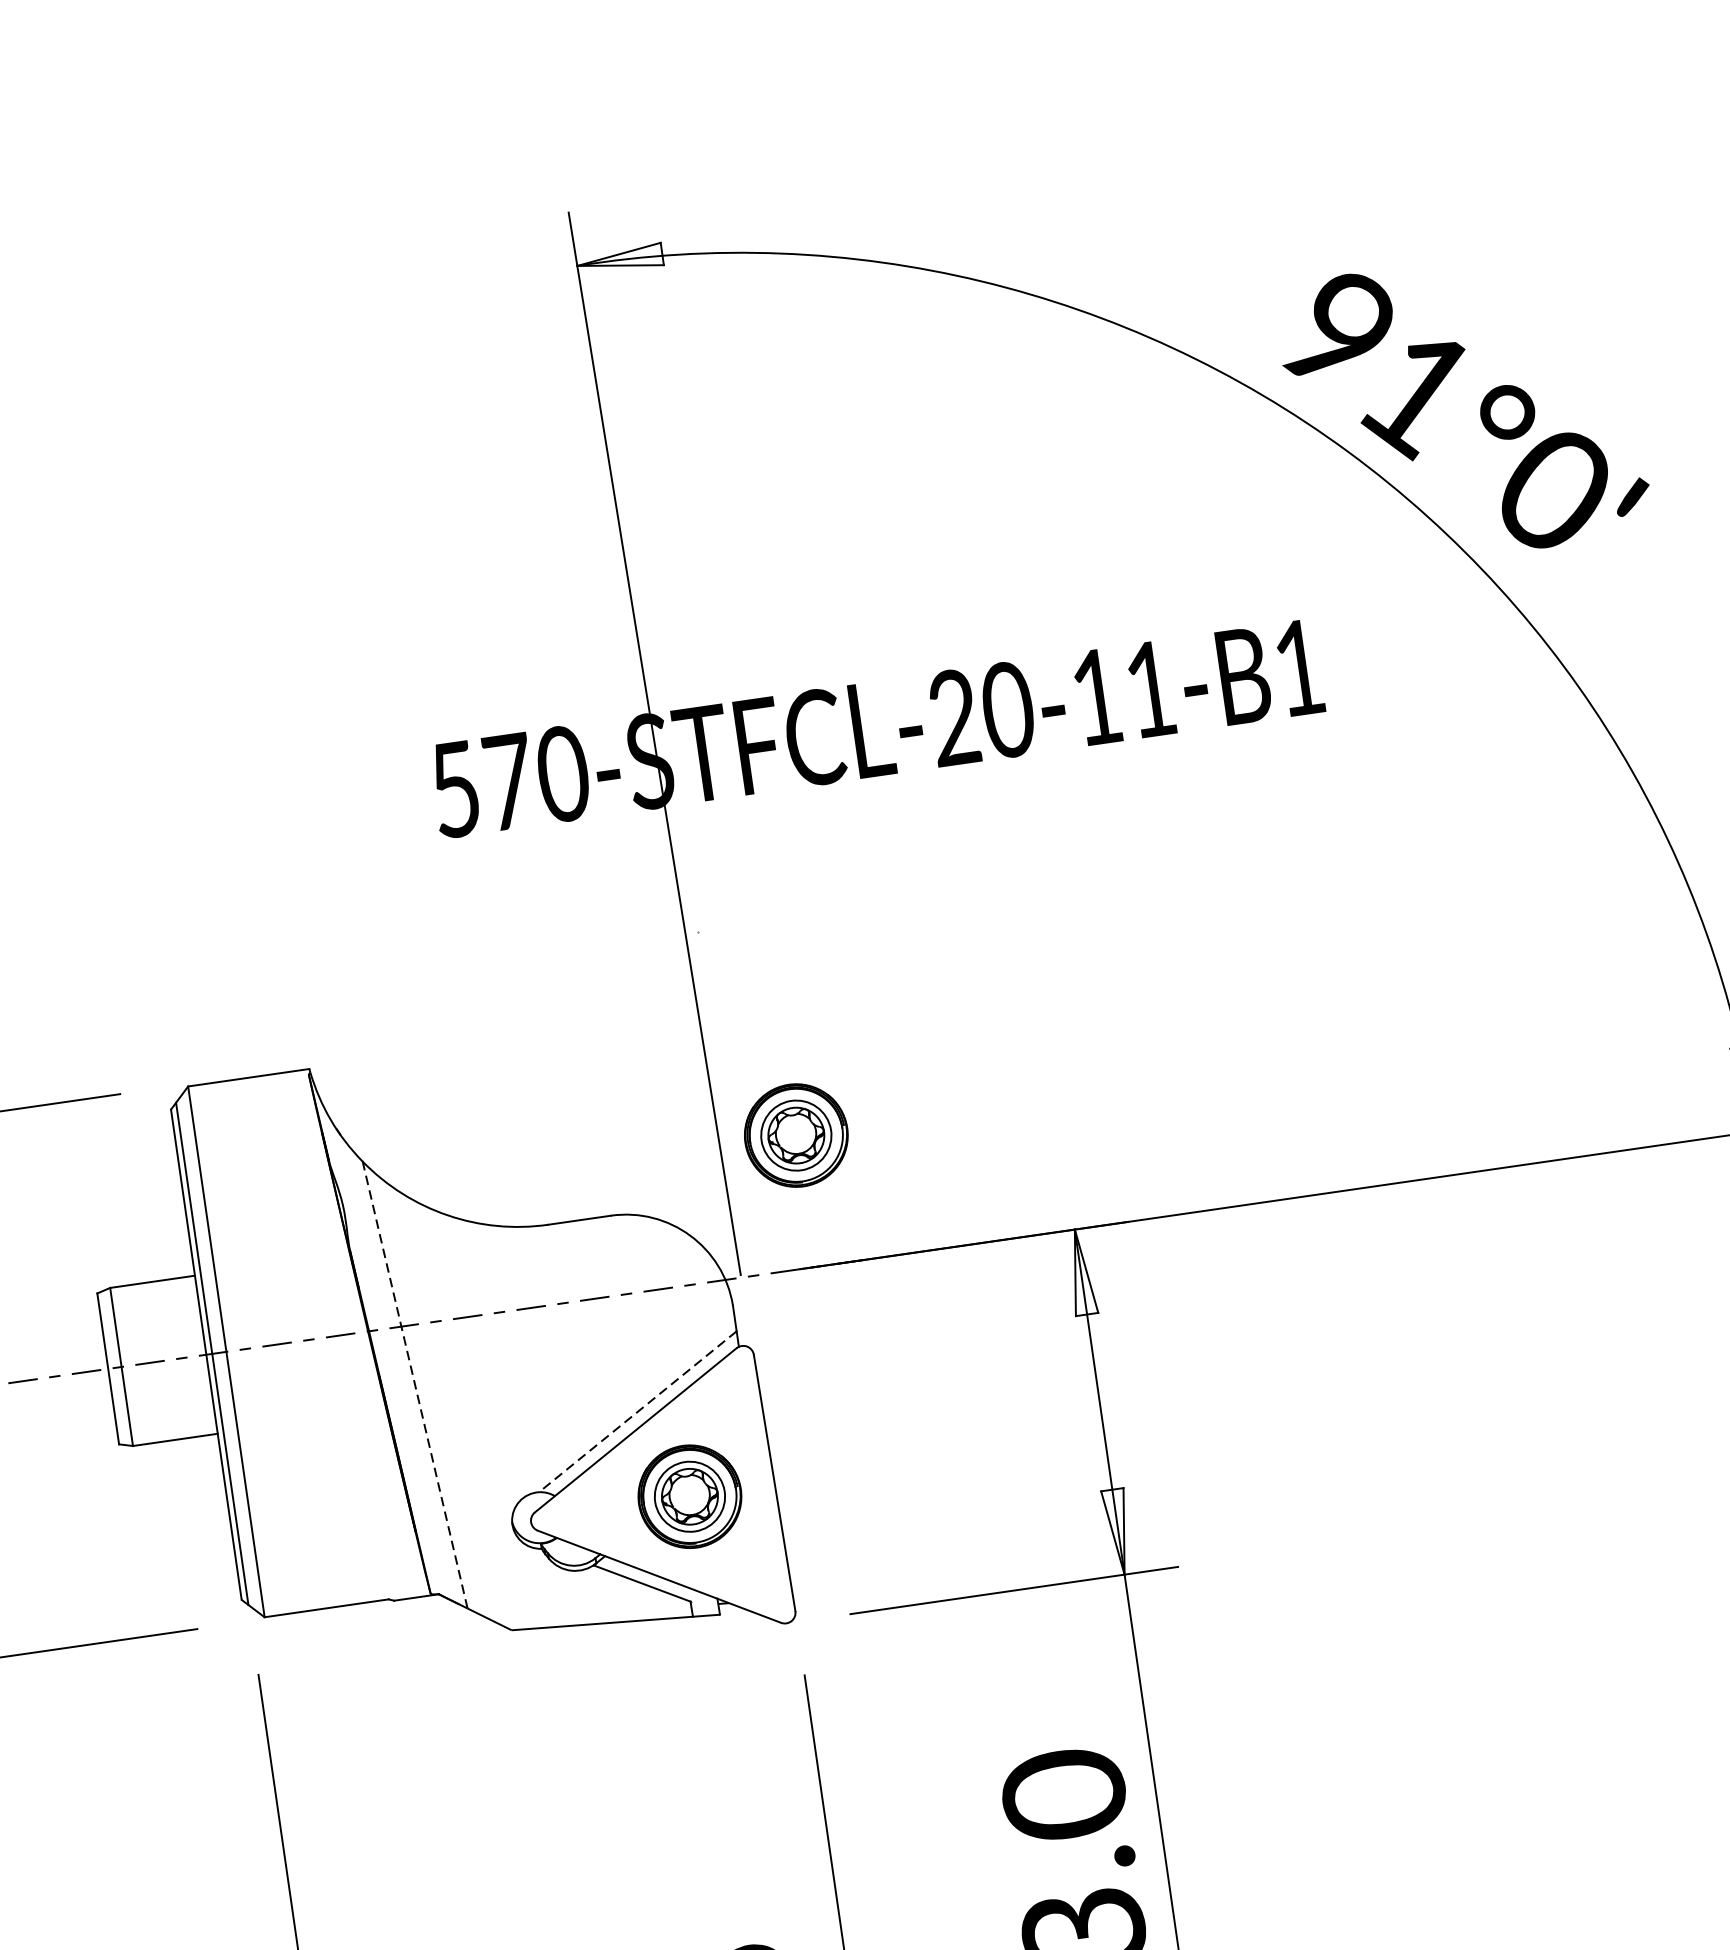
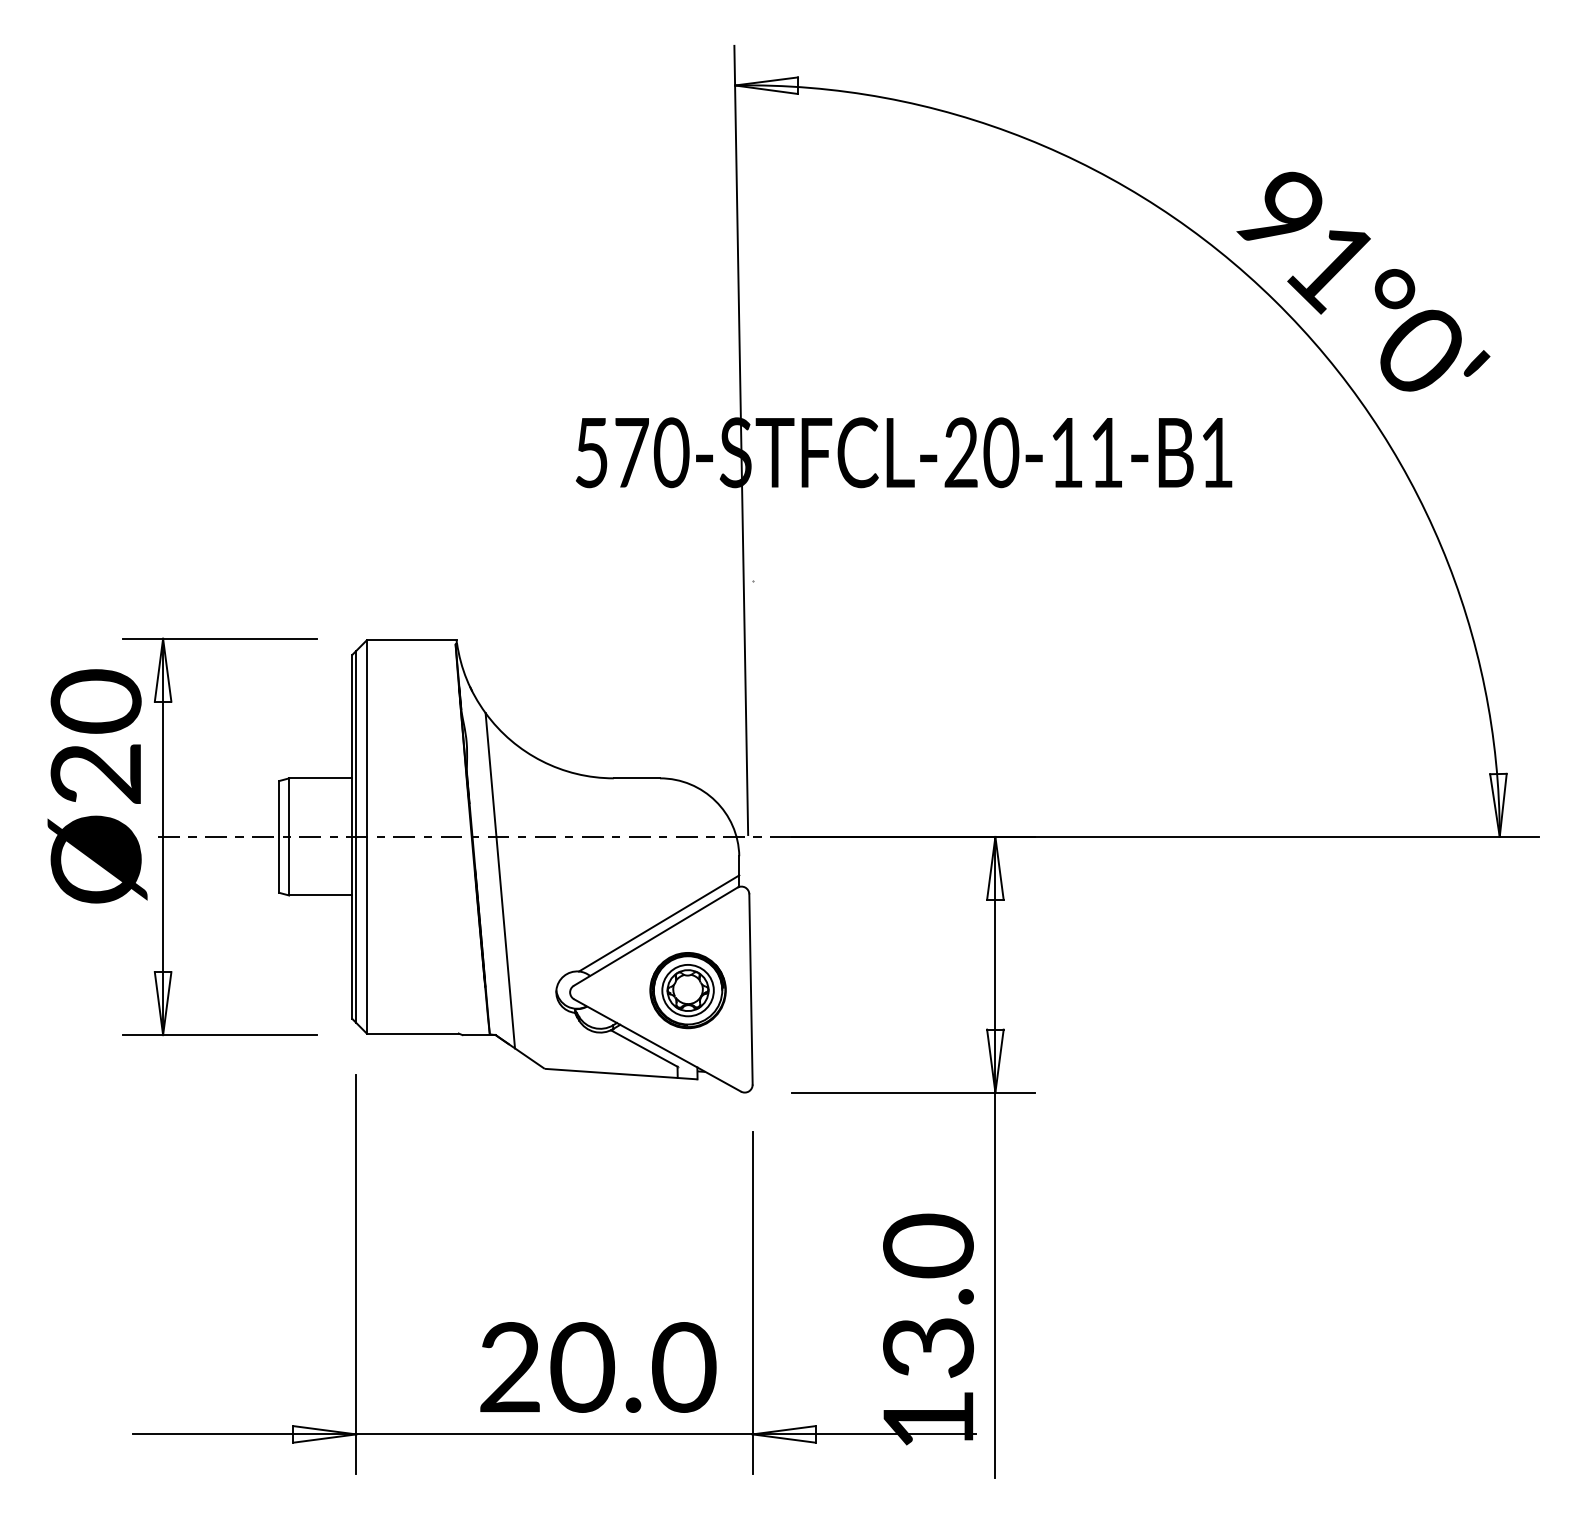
part: (795, 1135) -> (802, 739), removed
line: (415, 1384) -> (500, 880), dashed -> solid
line: (636, 1411) -> (658, 923), dashed -> solid

